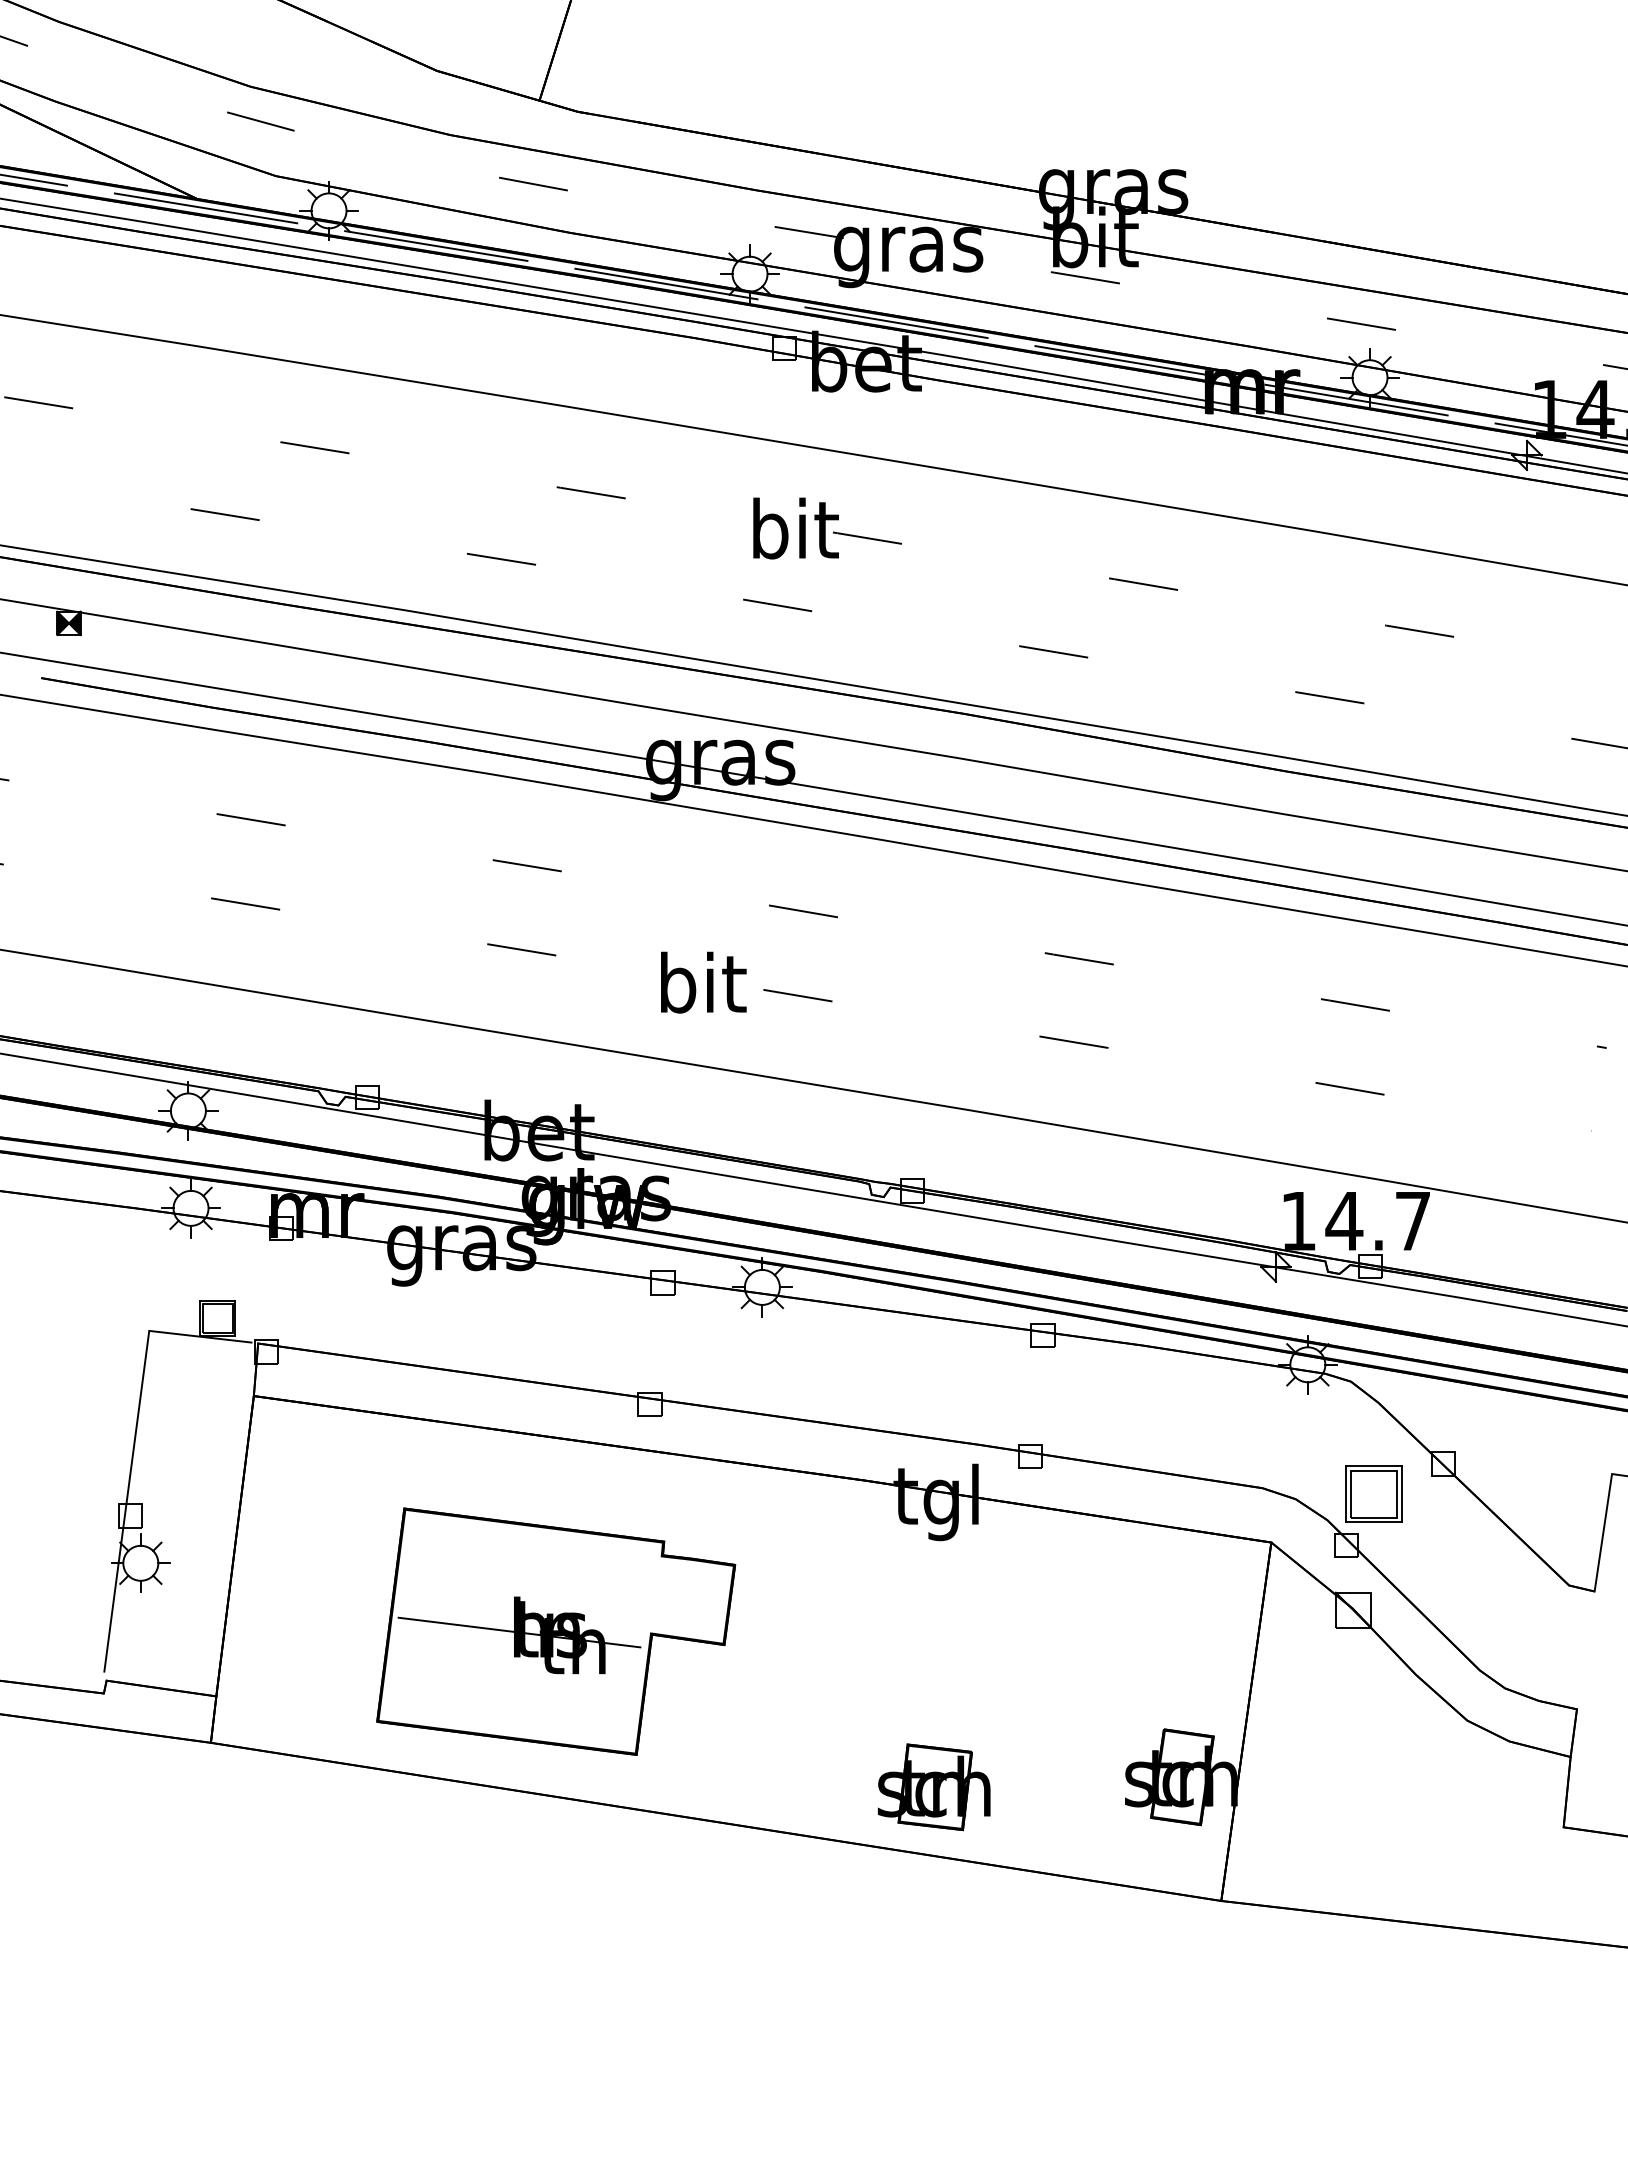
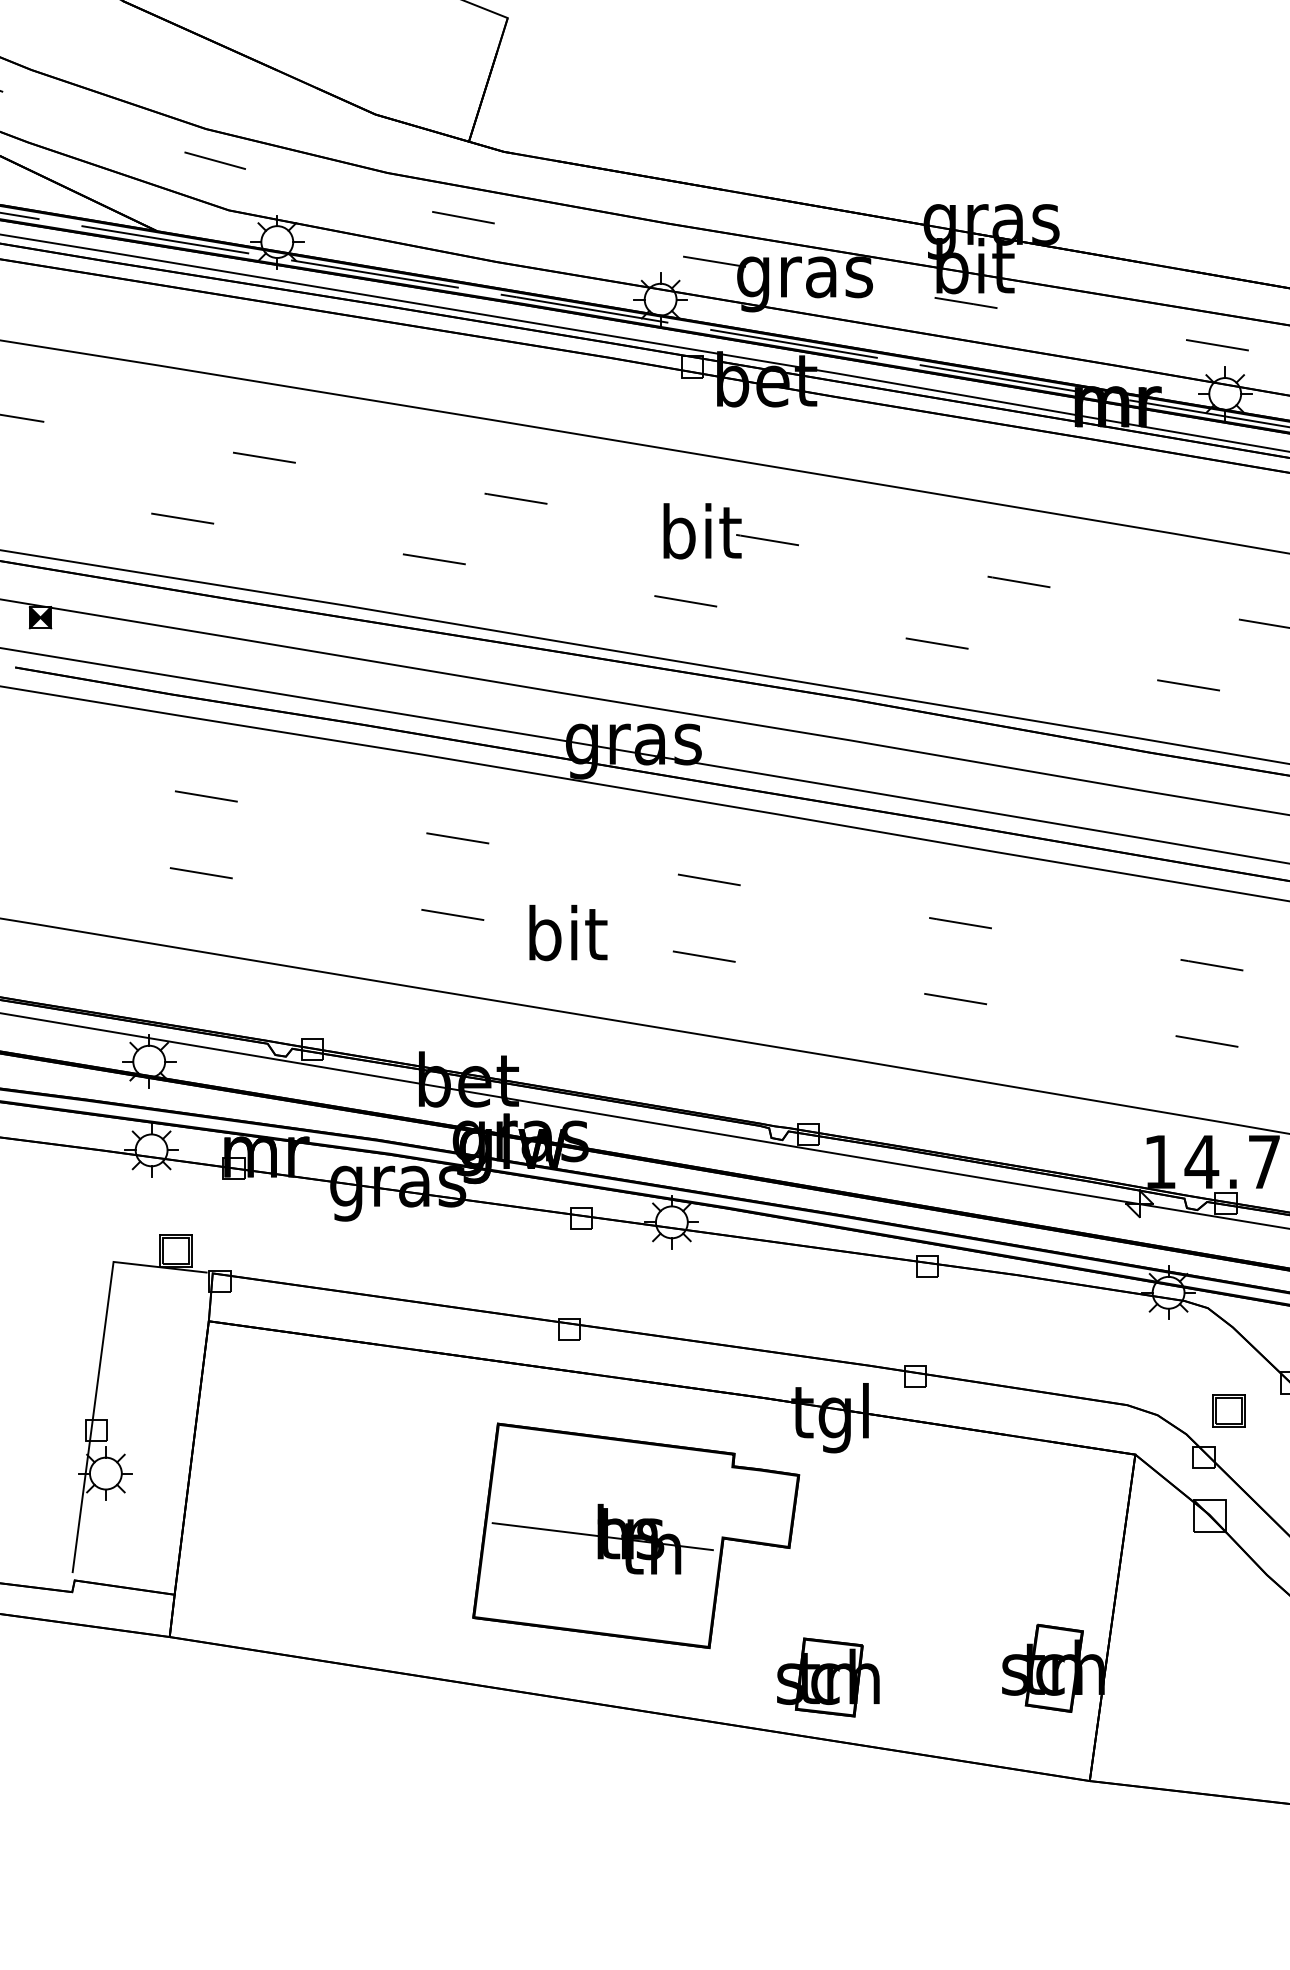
text: (703, 982) -> (568, 932), moved
part: (1374, 1494) -> (1229, 1410), size x0.62
part: (556, 1631) -> (636, 1535), moved

